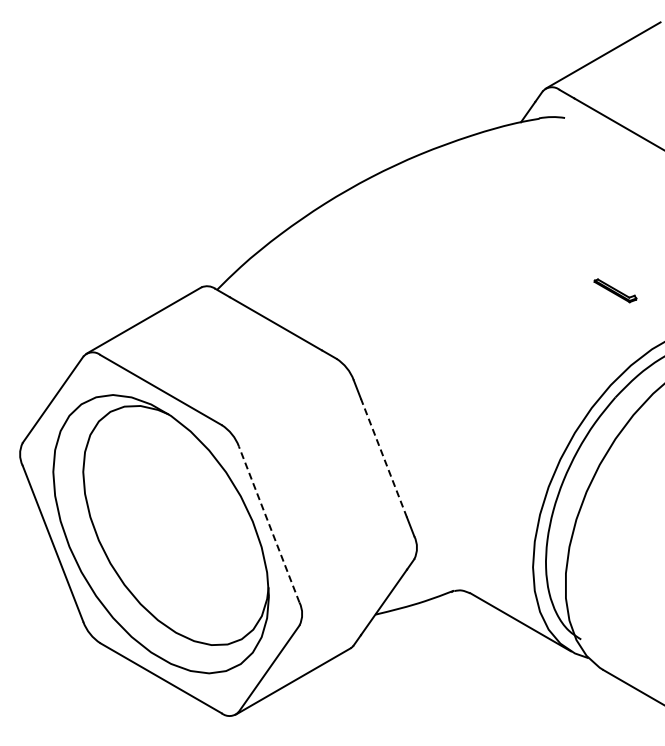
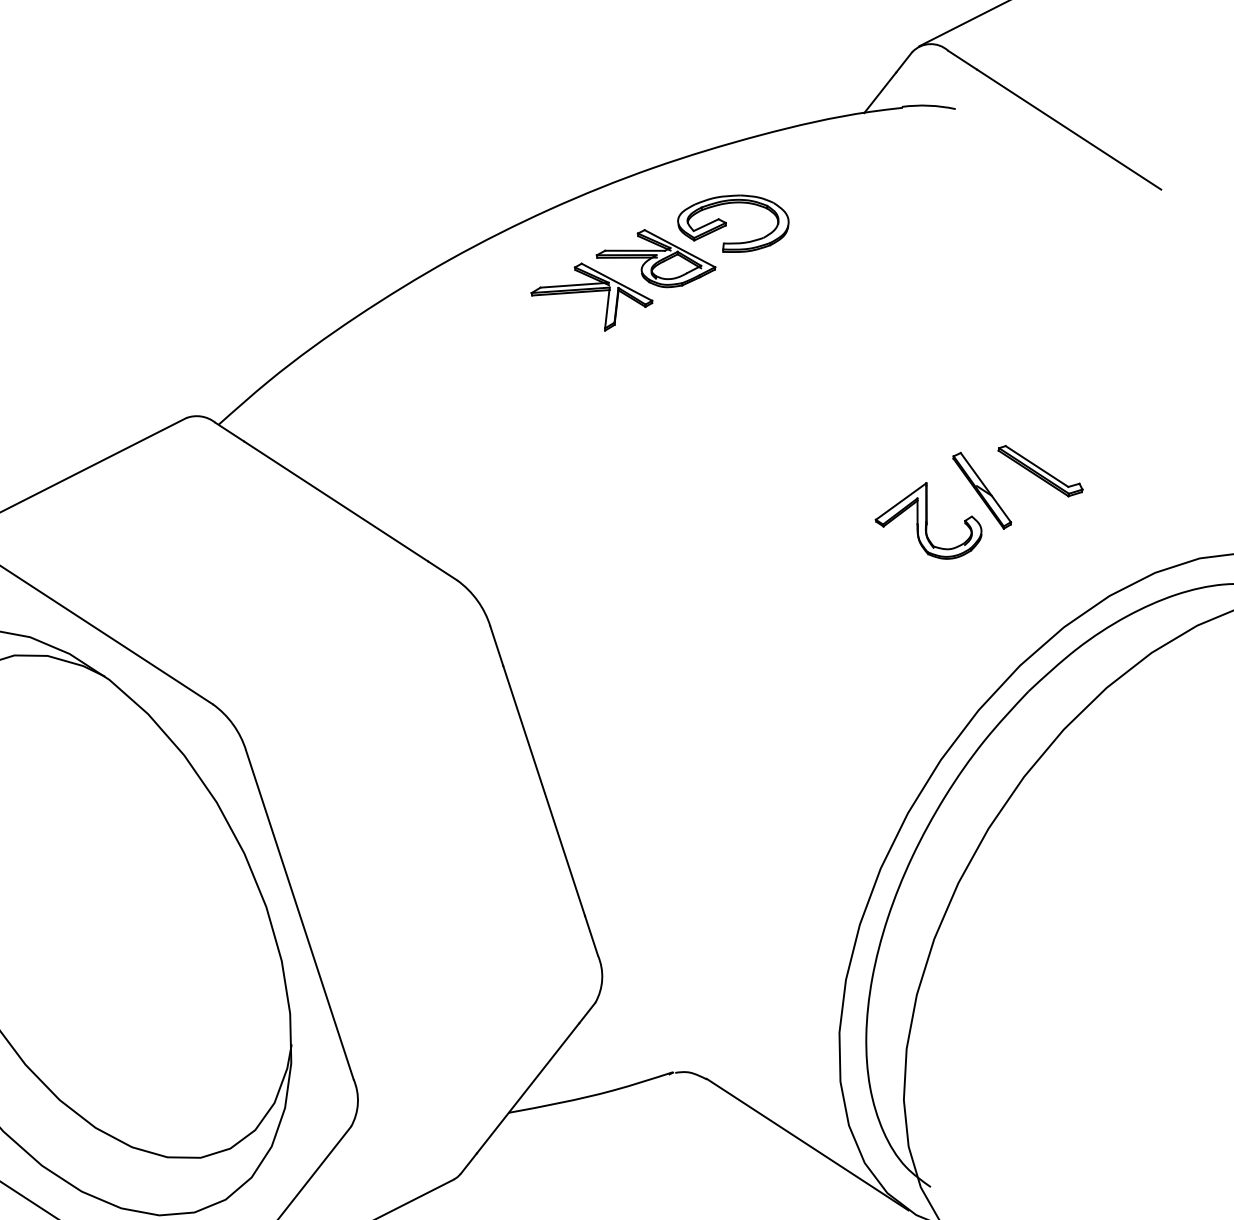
part: (425, 199) -> (658, 261), added
part: (562, 309) -> (929, 503), added
line: (384, 458) -> (545, 791), dashed -> solid
line: (269, 524) -> (300, 914), dashed -> solid

